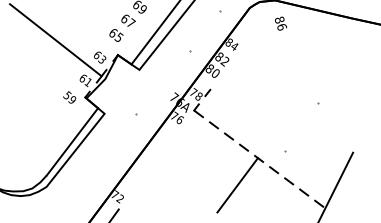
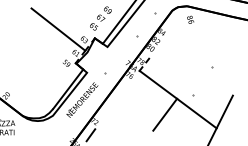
part: (96, 159) -> (82, 99), added
line: (260, 159) -> (178, 99), dashed -> solid

